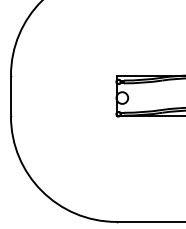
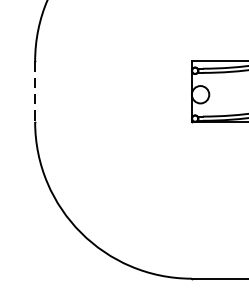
line: (10, 96) -> (34, 92), solid -> dashed

